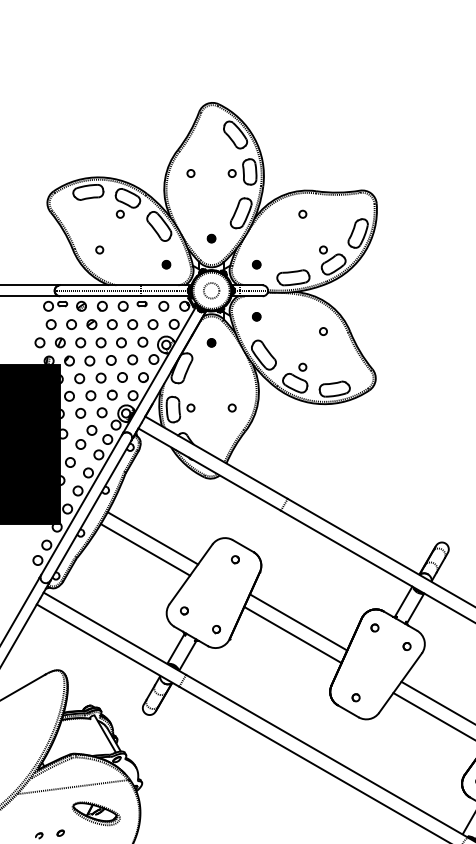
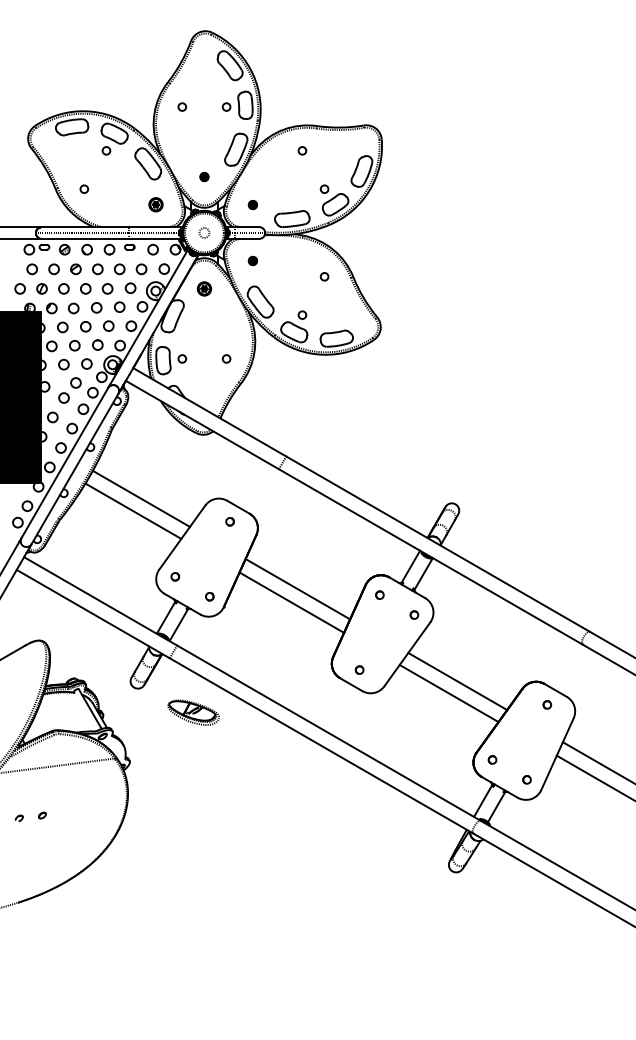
part: (166, 265) -> (155, 205), size x1.6
circle: (211, 290) -> (204, 232), size x0.6
part: (211, 342) -> (204, 288), size x1.6
part: (96, 813) -> (193, 712), moved

